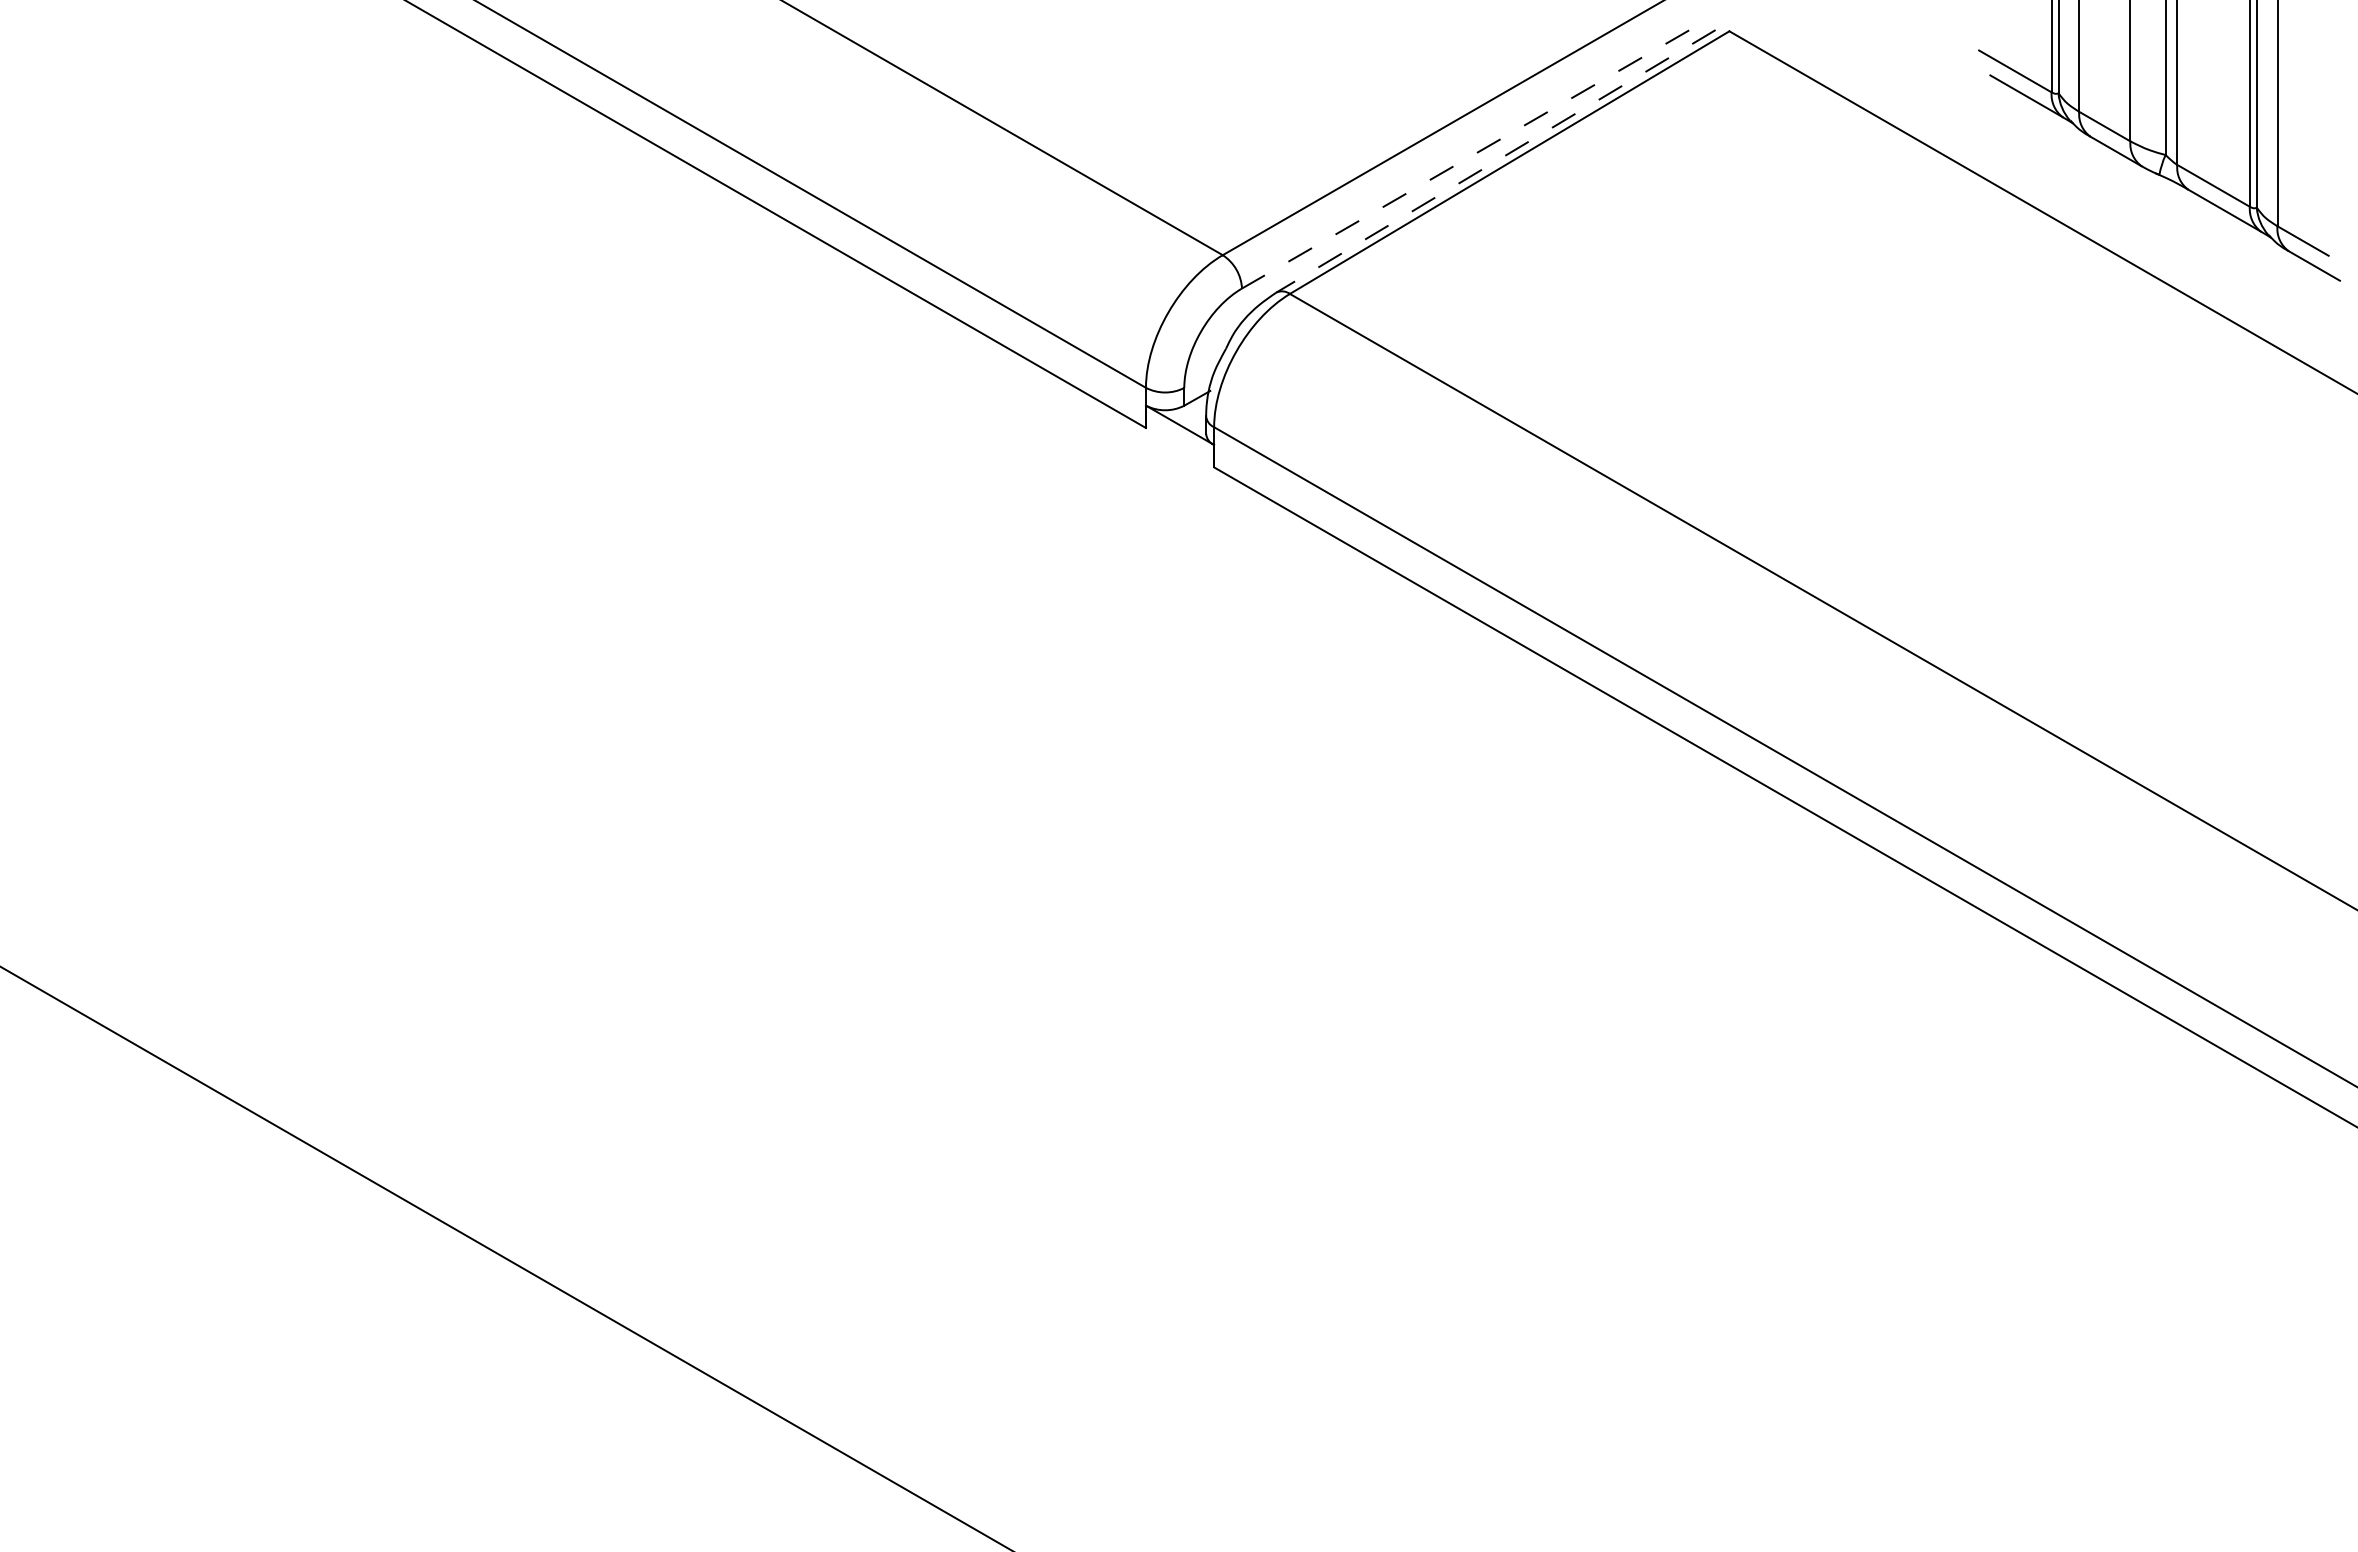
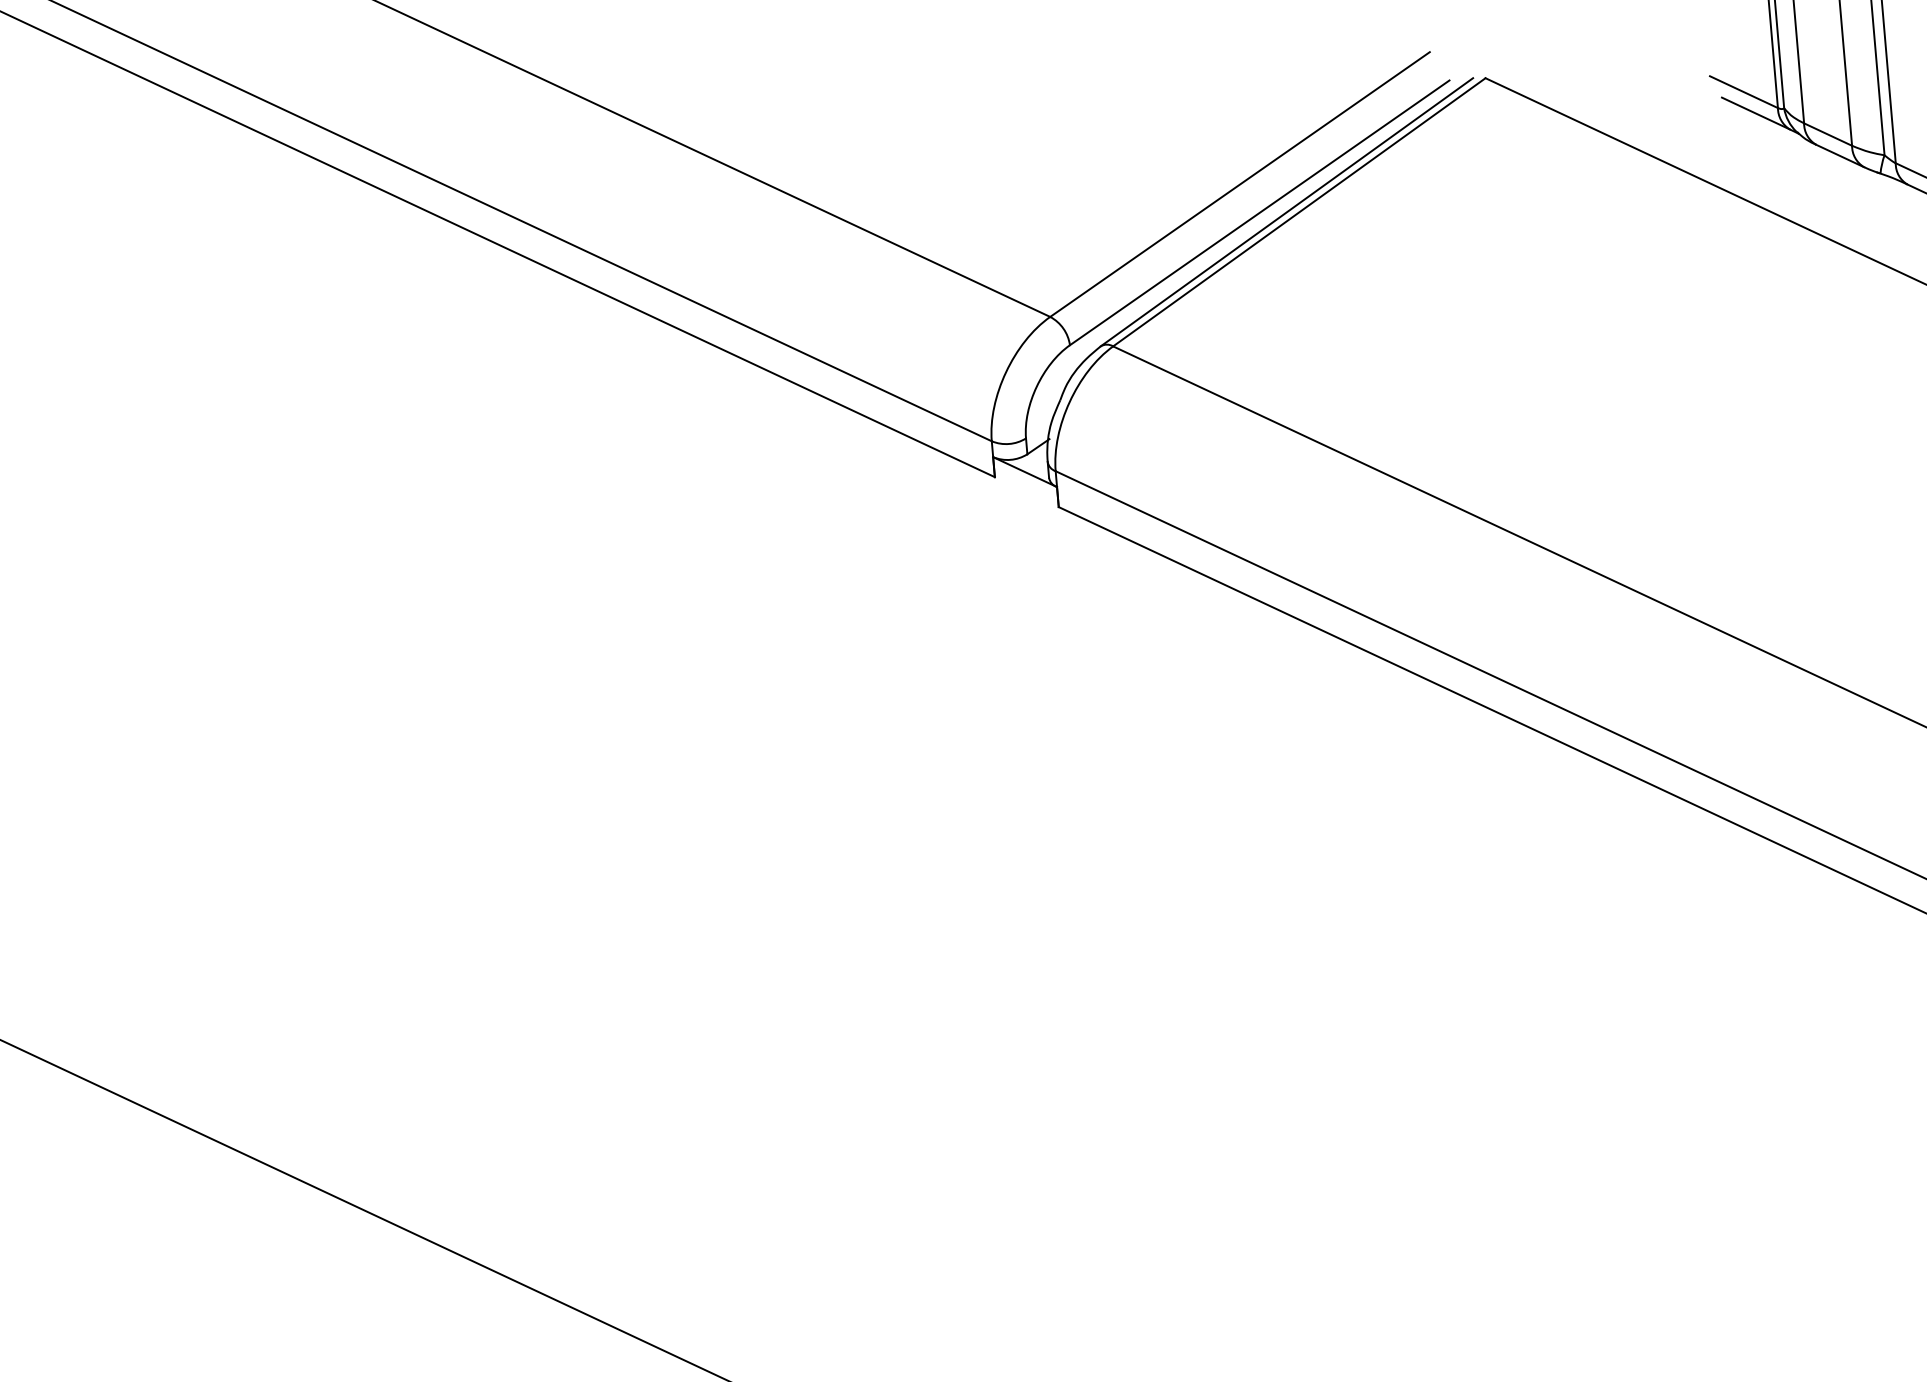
line: (1465, 159) -> (1259, 212), dashed -> solid
line: (1495, 161) -> (1286, 212), dashed -> solid

